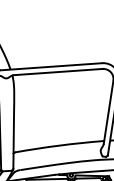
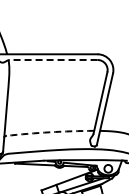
line: (57, 71) -> (53, 59), solid -> dashed
arc: (59, 145) -> (49, 132), solid -> dashed

